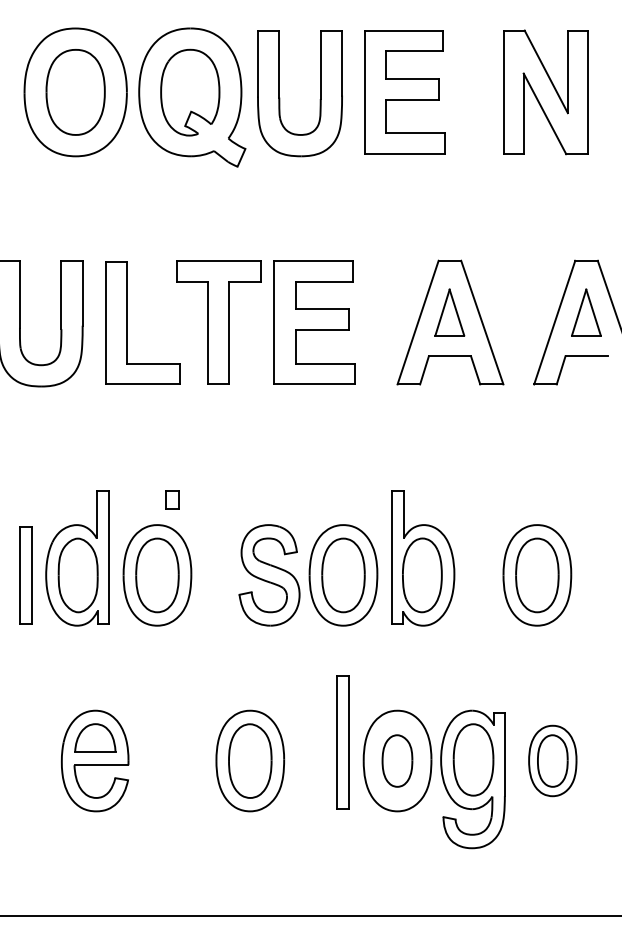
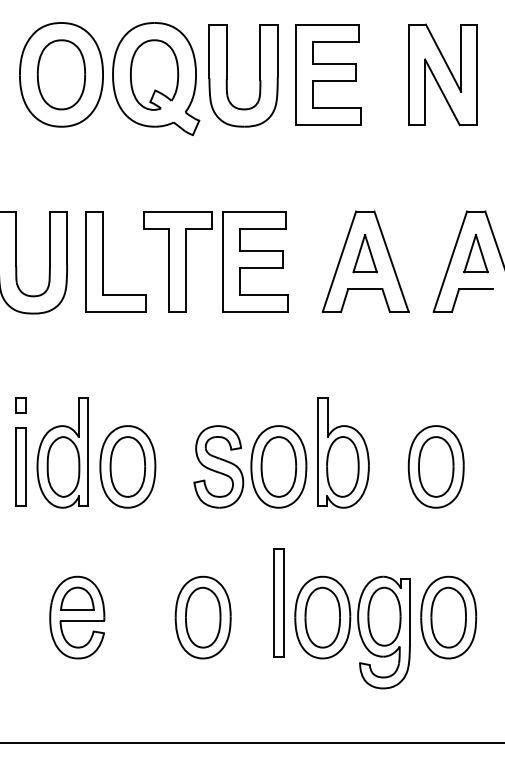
part: (171, 499) -> (20, 405), moved
part: (397, 760) -> (322, 617), size x1.43
part: (552, 760) -> (448, 617), size x1.43

